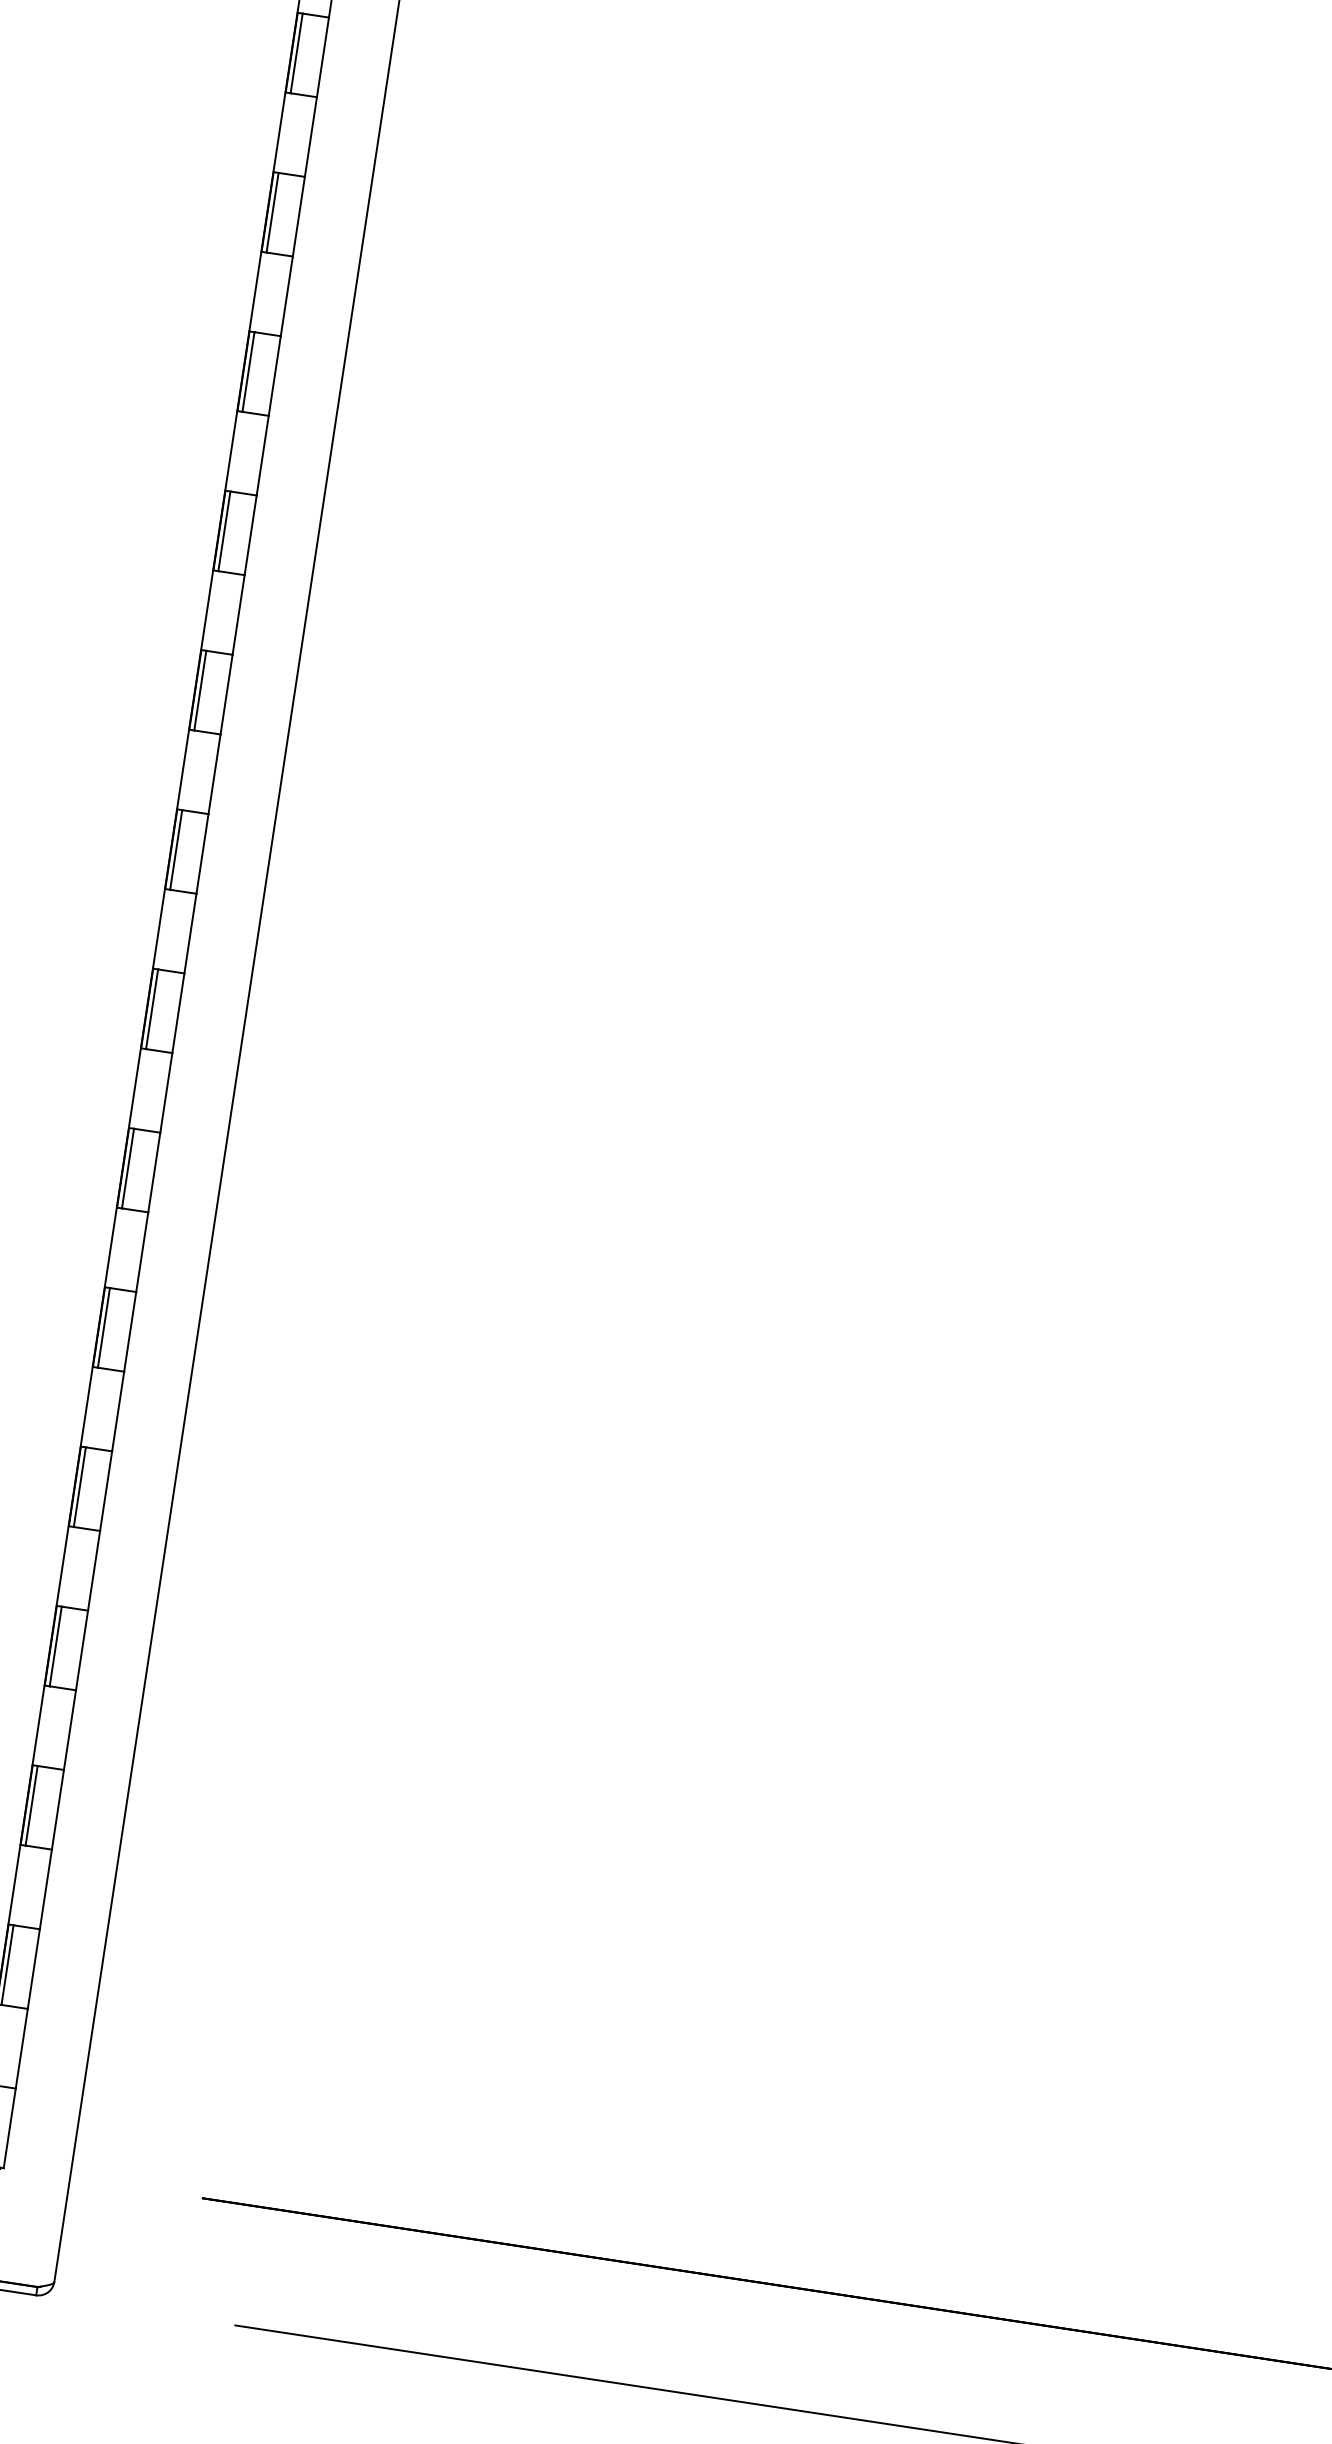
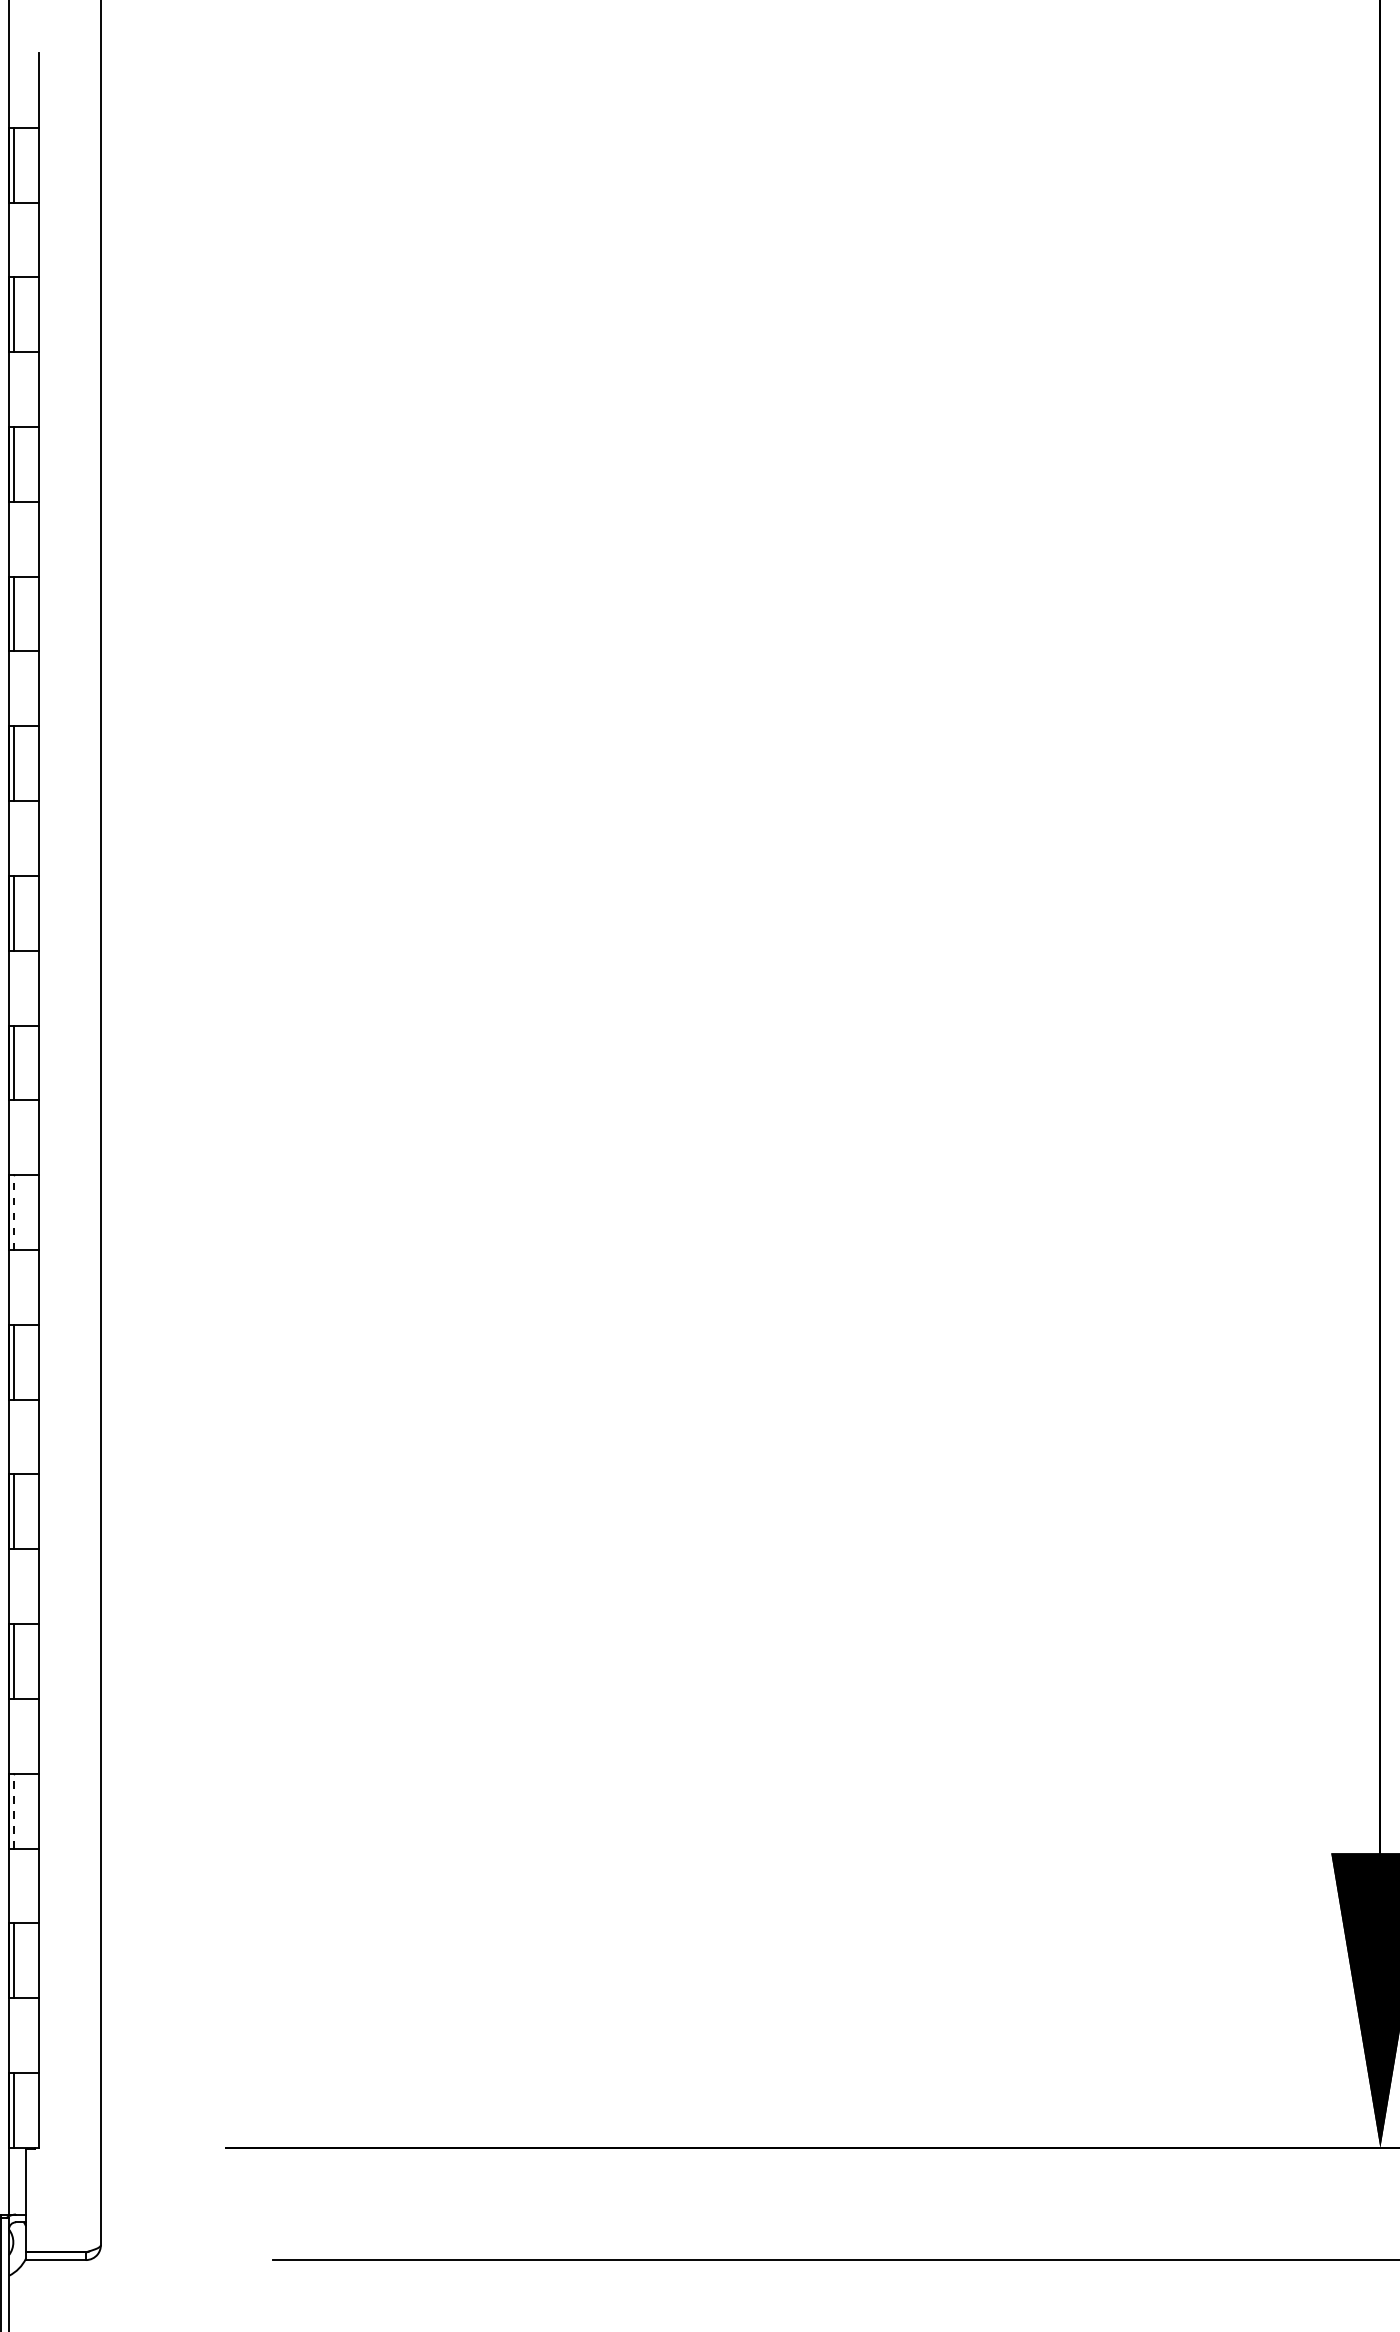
line: (127, 1168) -> (13, 1212), solid -> dashed
line: (31, 1805) -> (13, 1810), solid -> dashed

